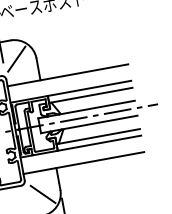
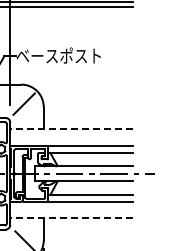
line: (67, 75) -> (71, 129), solid -> dashed
line: (83, 163) -> (71, 218), solid -> dashed

